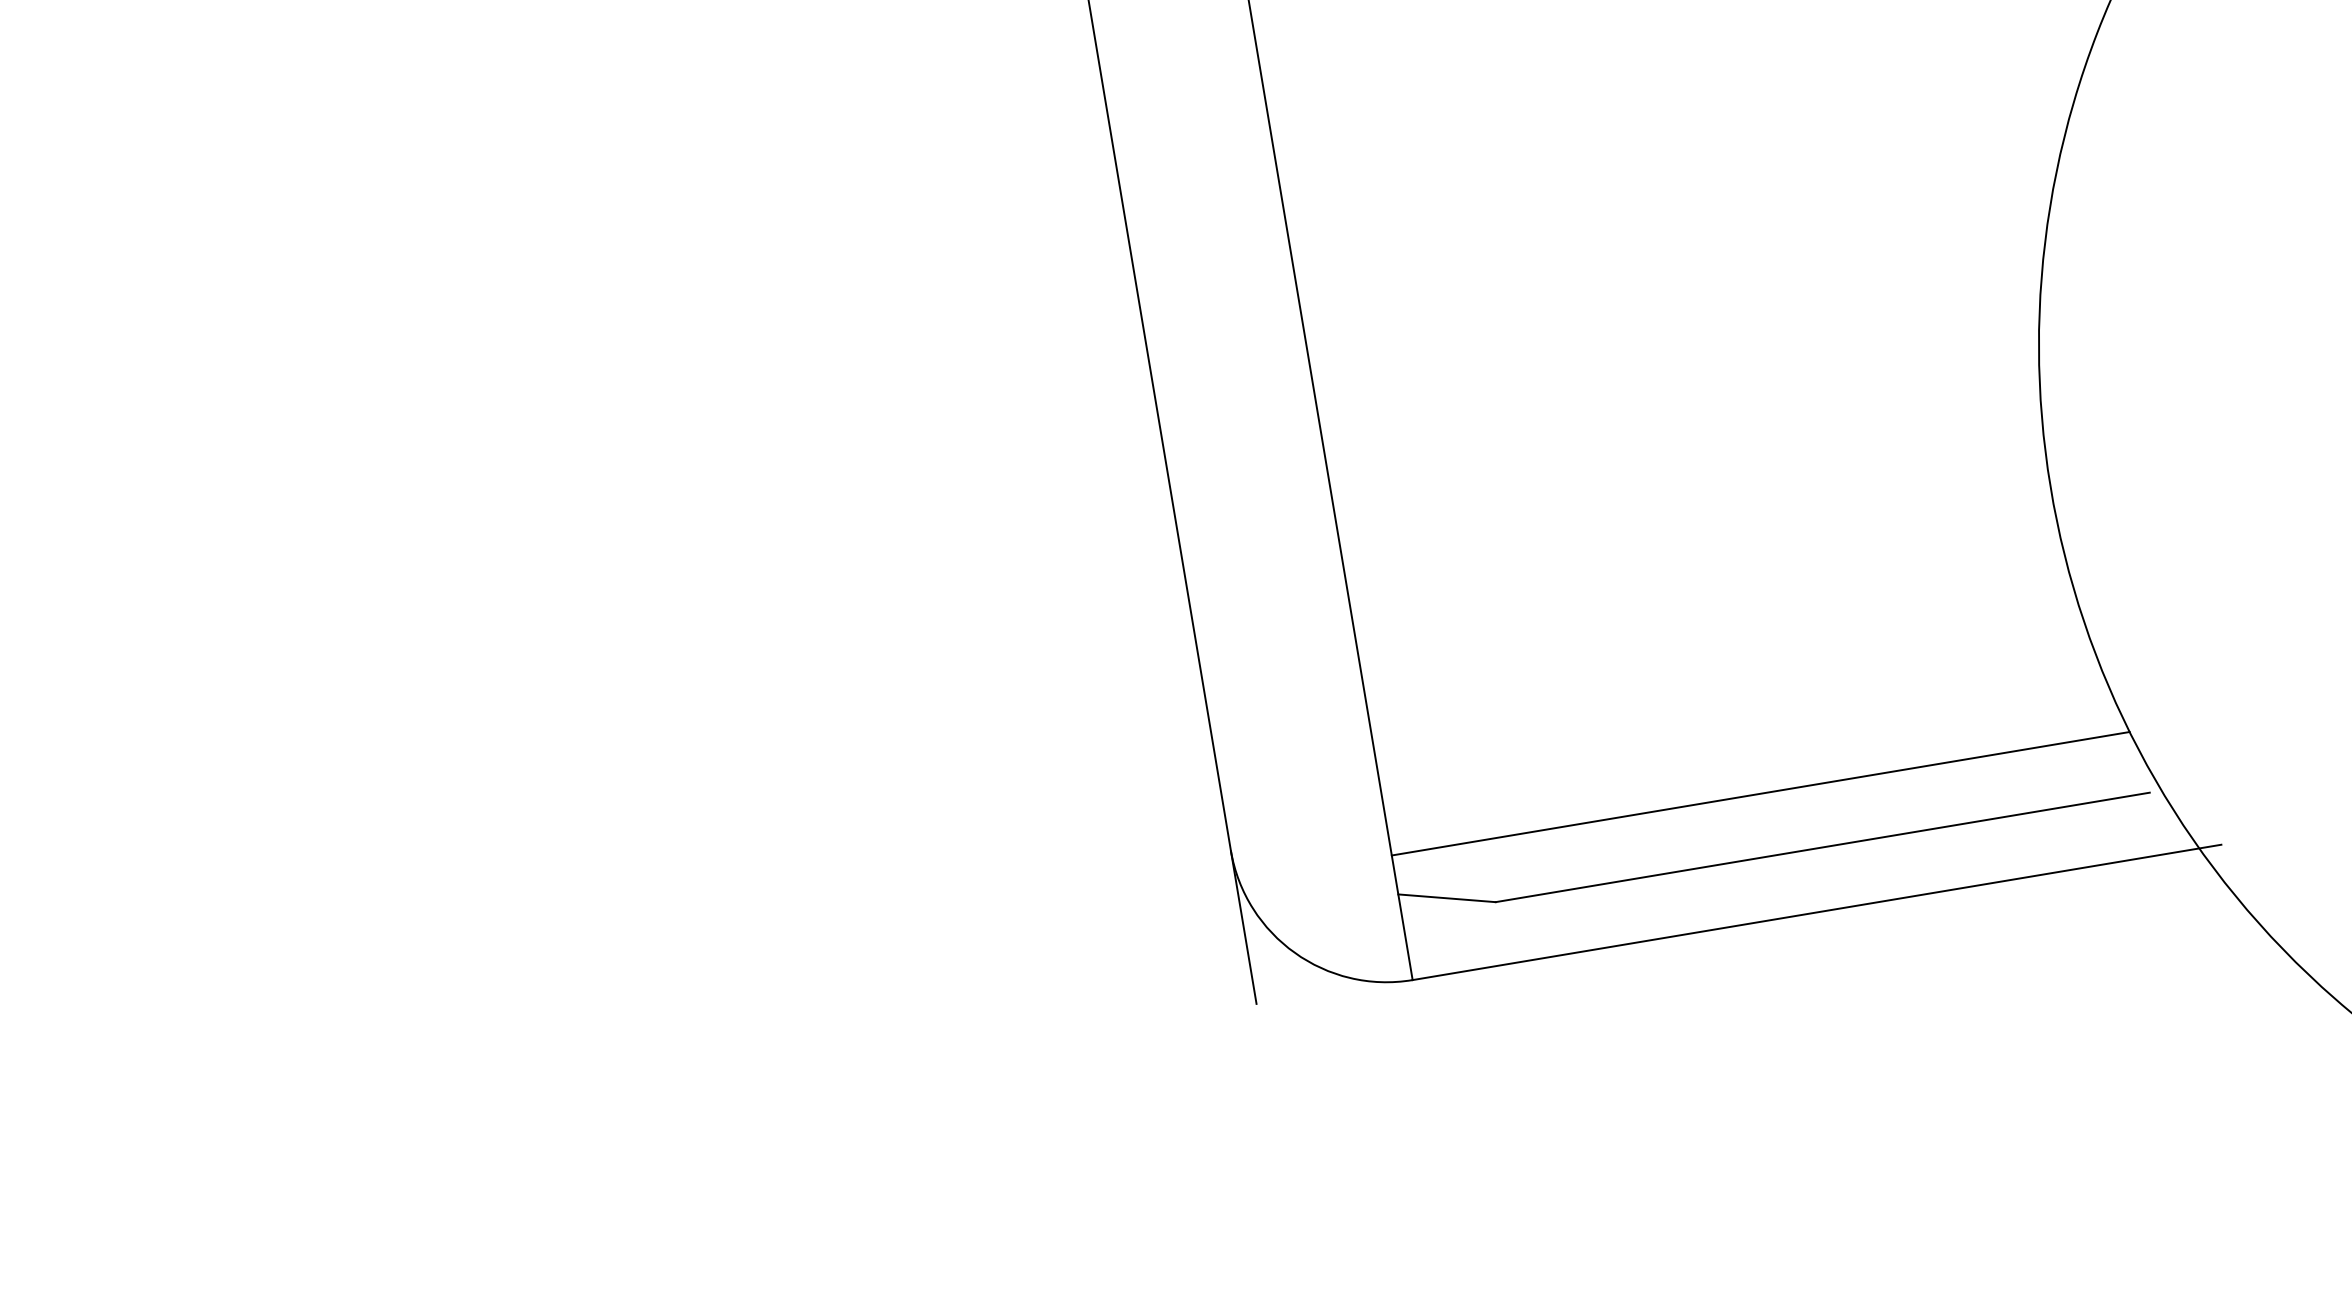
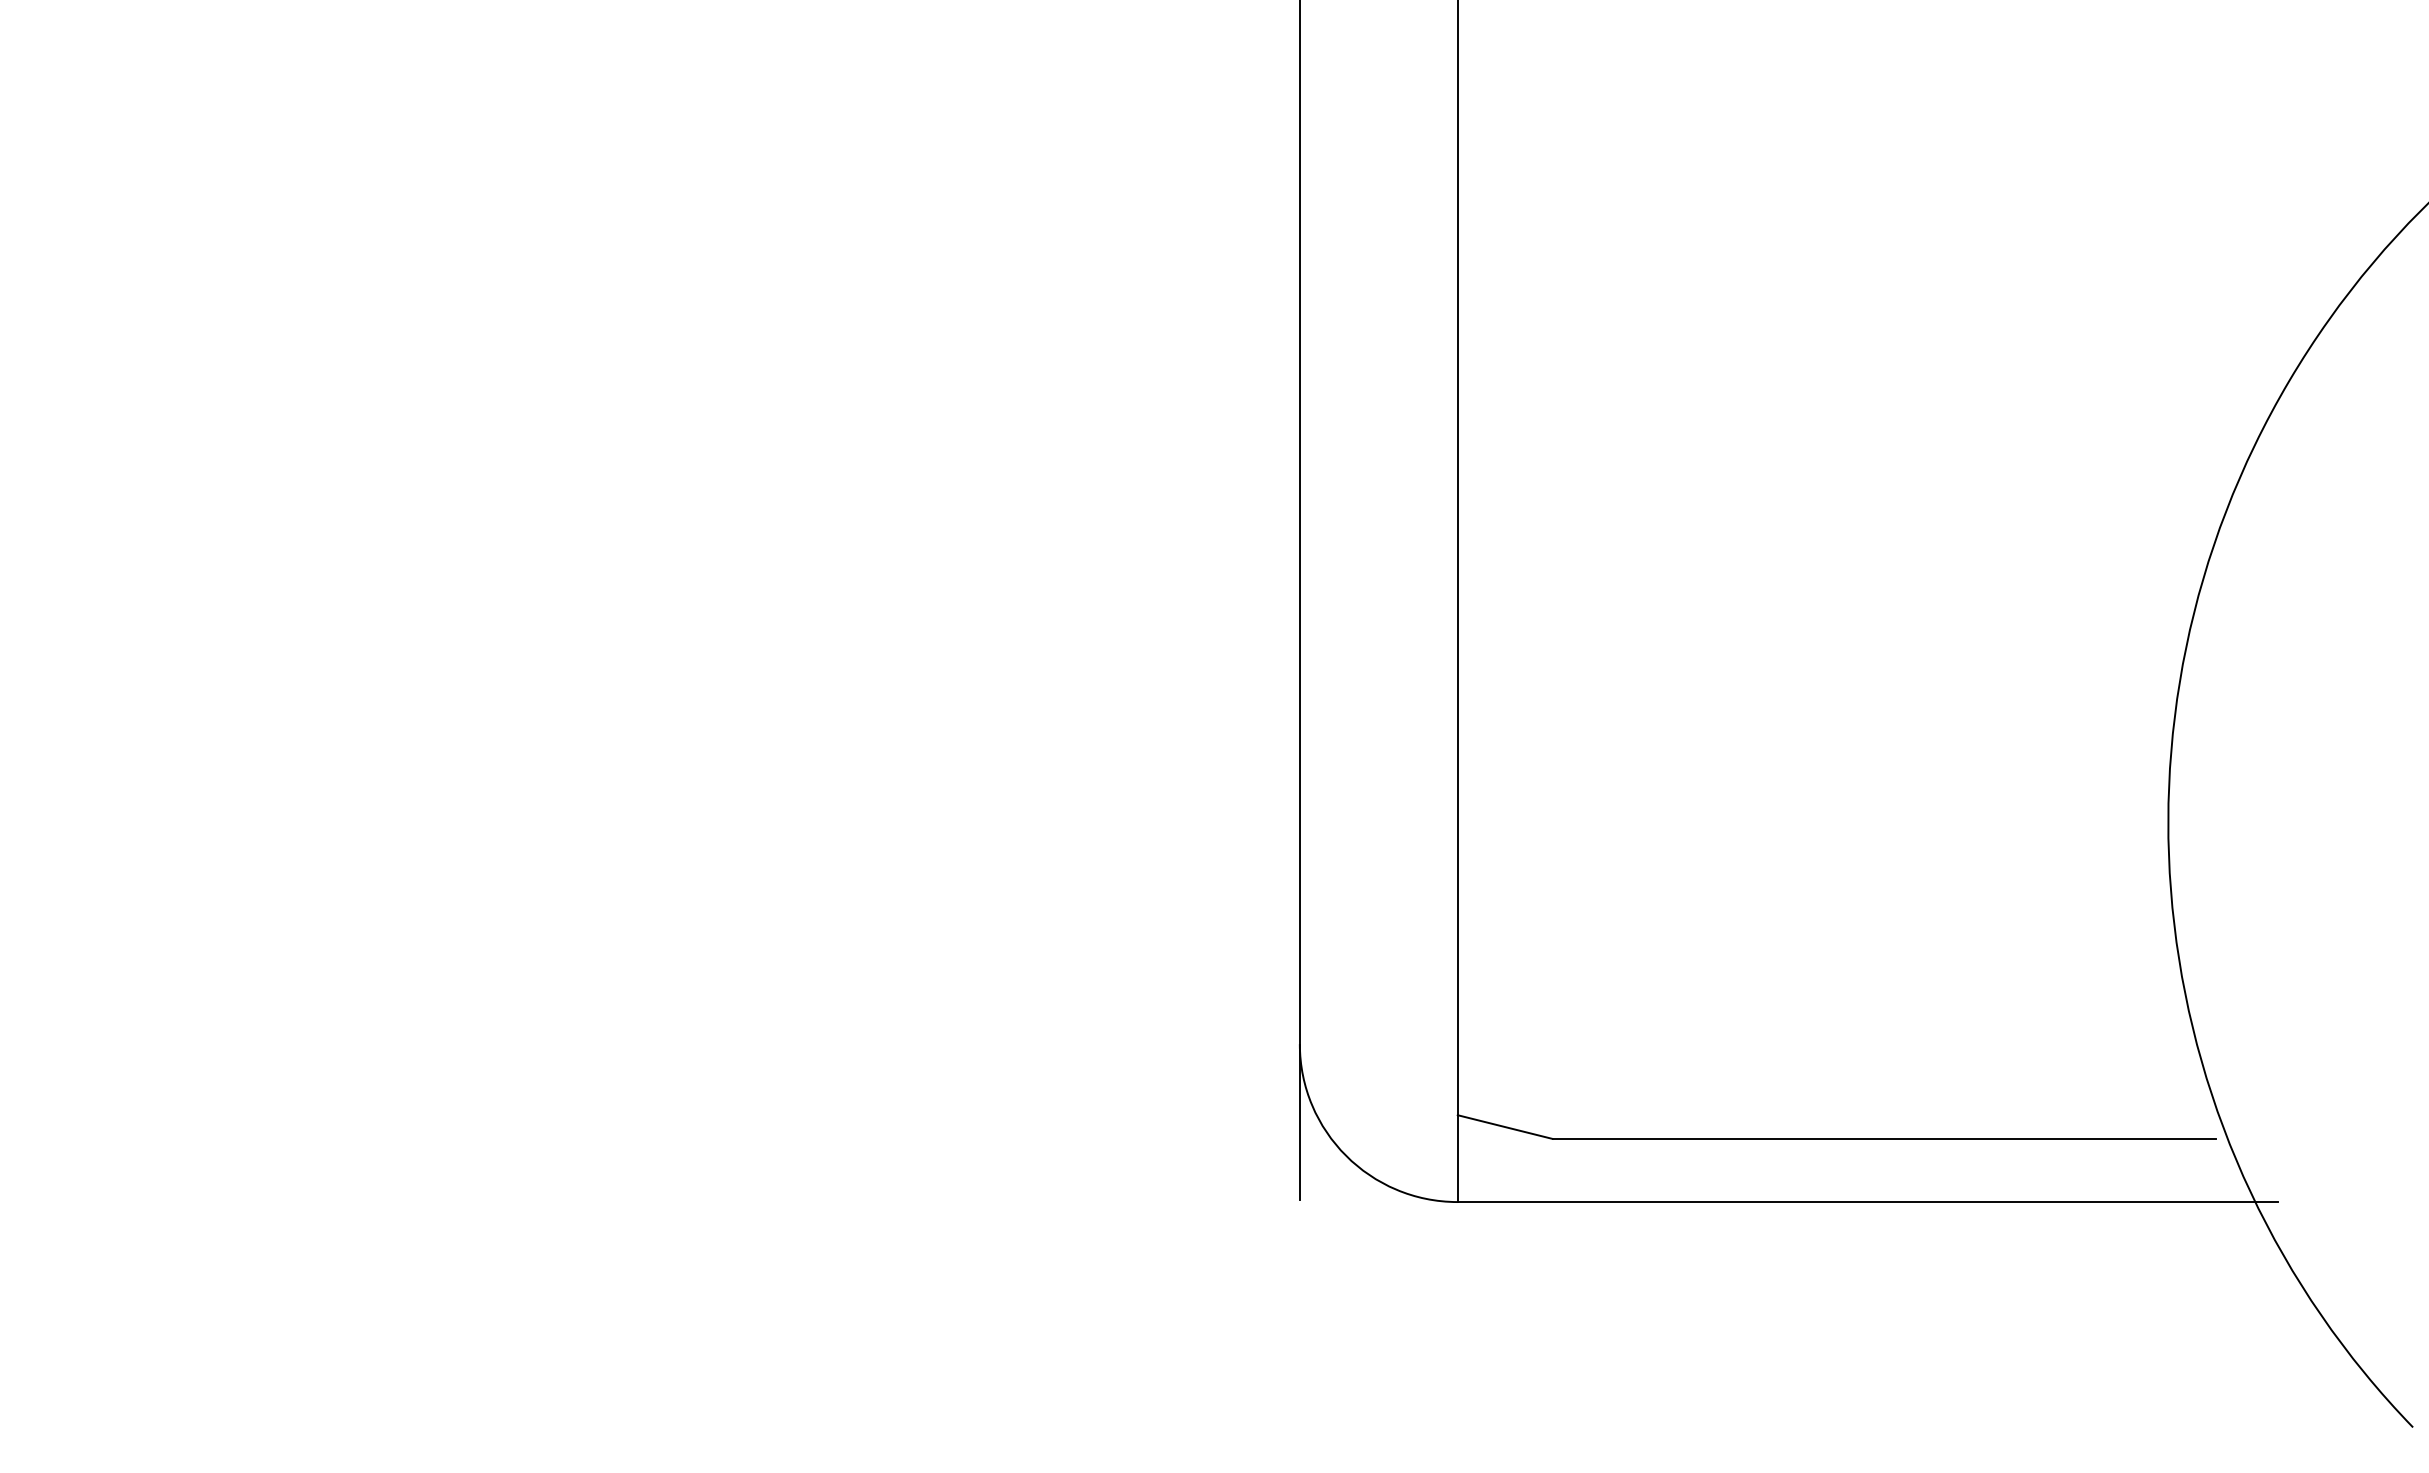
line: (1760, 793) -> (1831, 1075), removed

